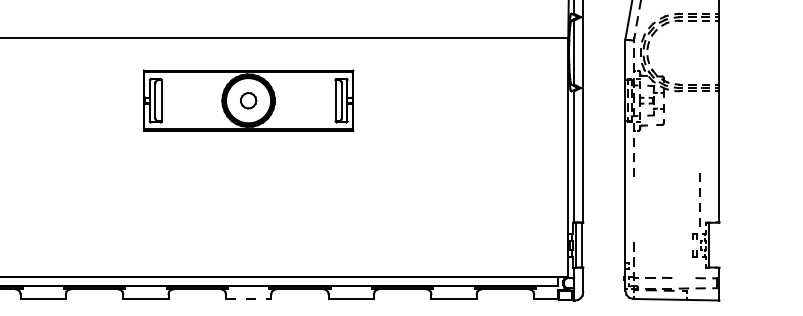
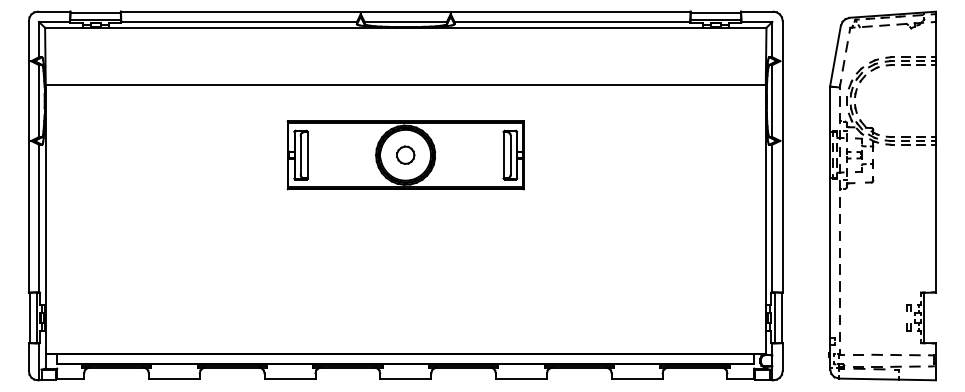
line: (699, 196) -> (839, 274), moved
line: (683, 277) -> (895, 354), added
line: (248, 298) -> (405, 378), dashed -> solid

